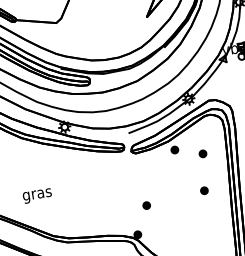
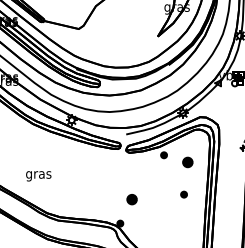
part: (202, 153) -> (187, 162), size x1.6
part: (146, 205) -> (131, 199), size x1.6

